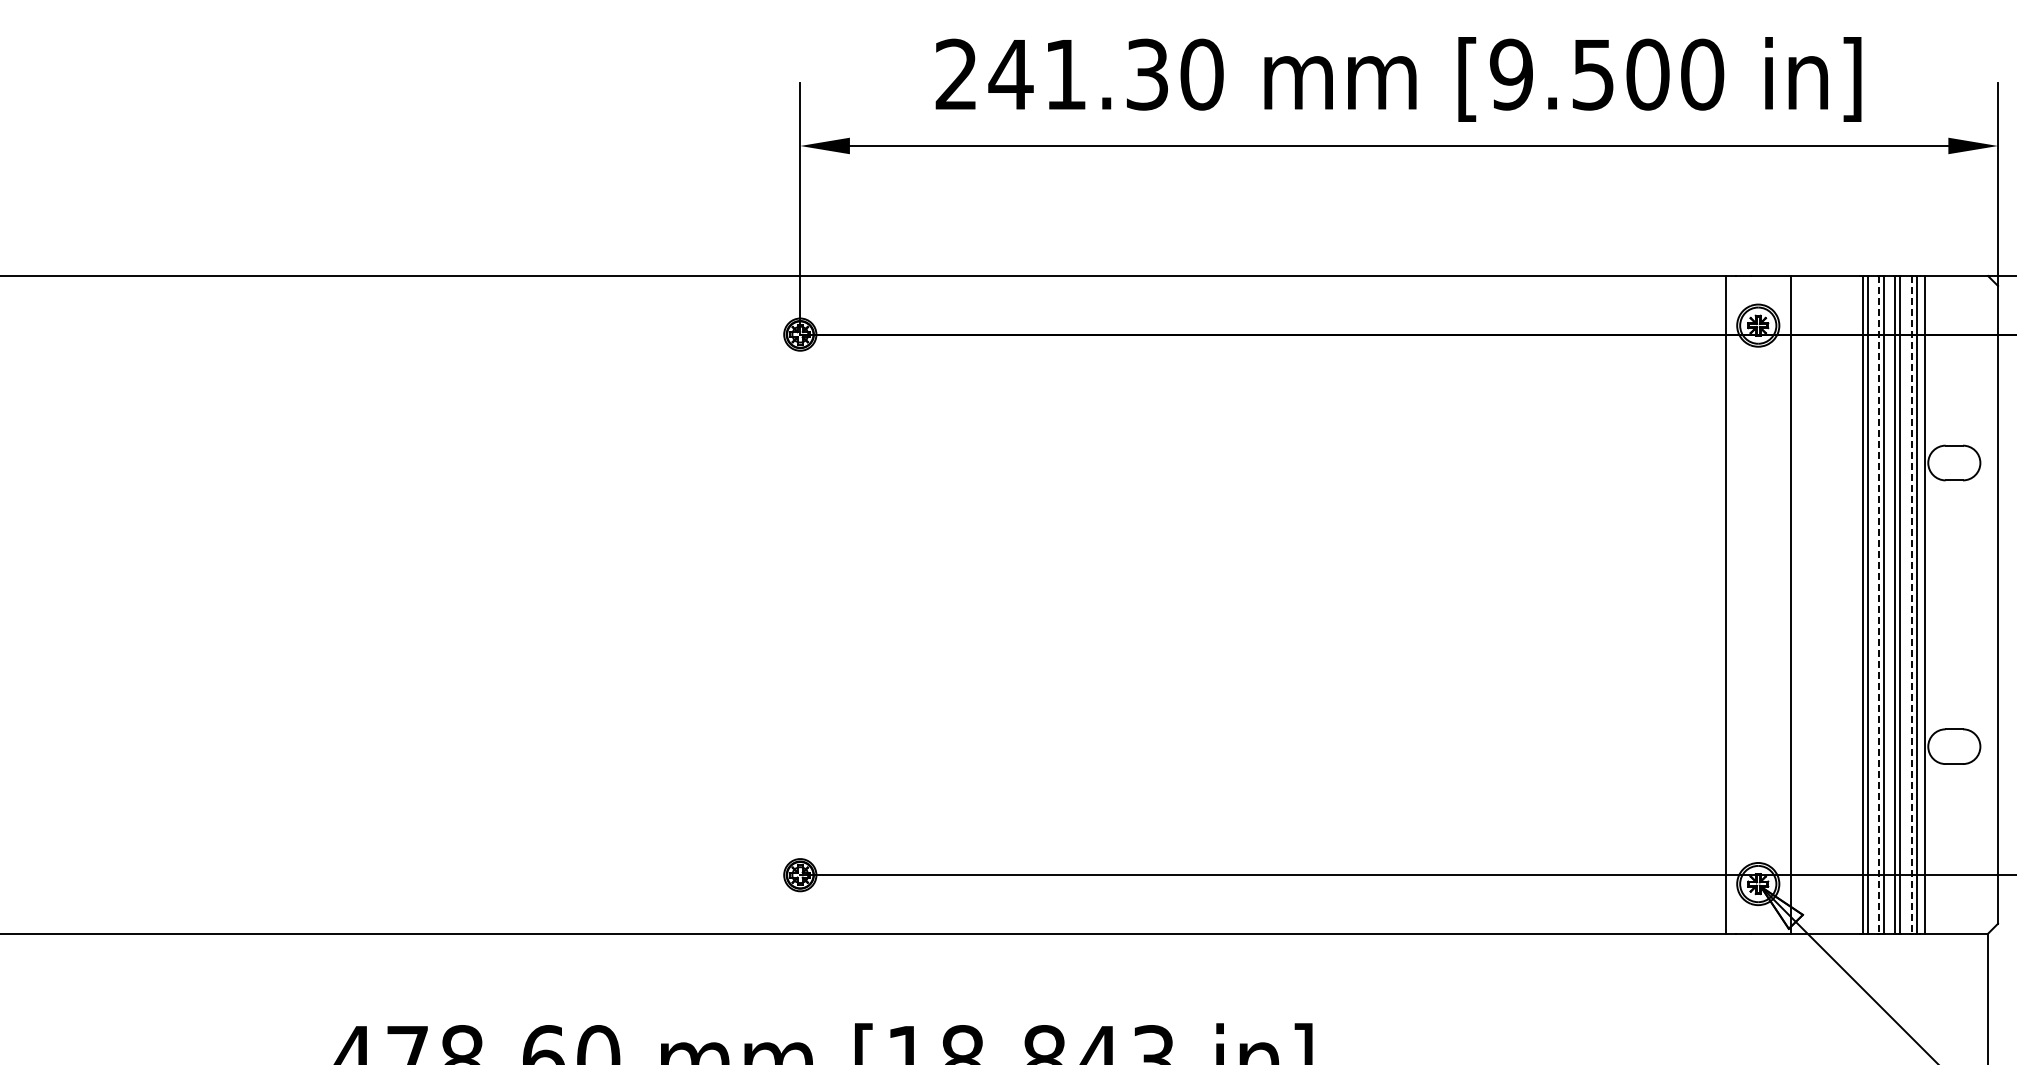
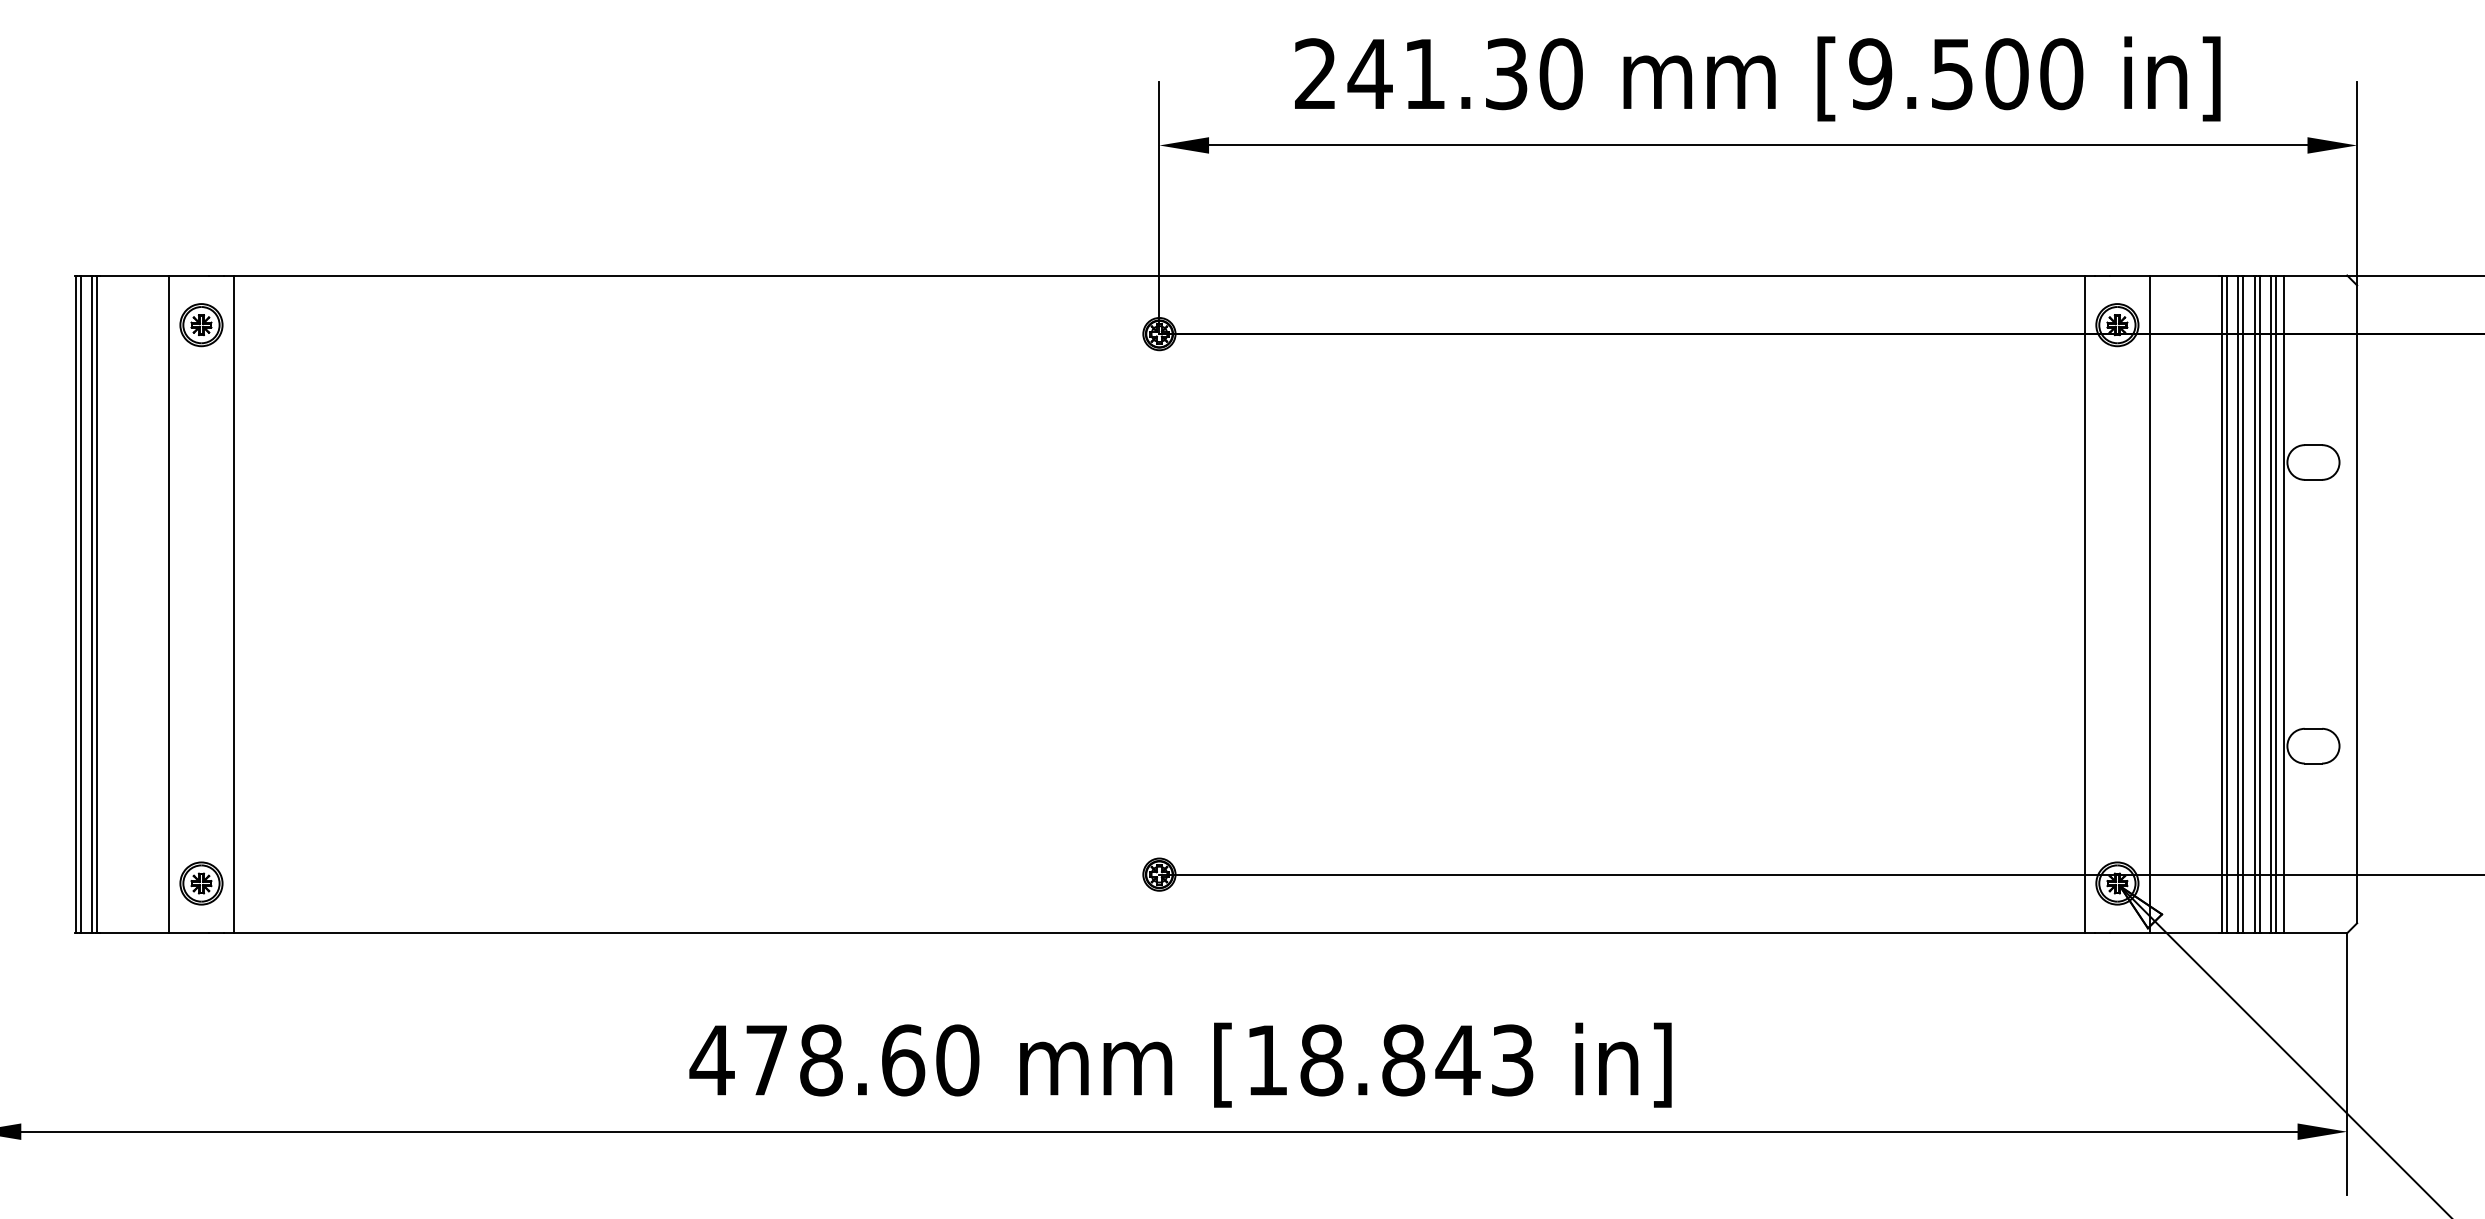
line: (1879, 605) -> (2238, 604), dashed -> solid
line: (1911, 605) -> (2270, 604), dashed -> solid

